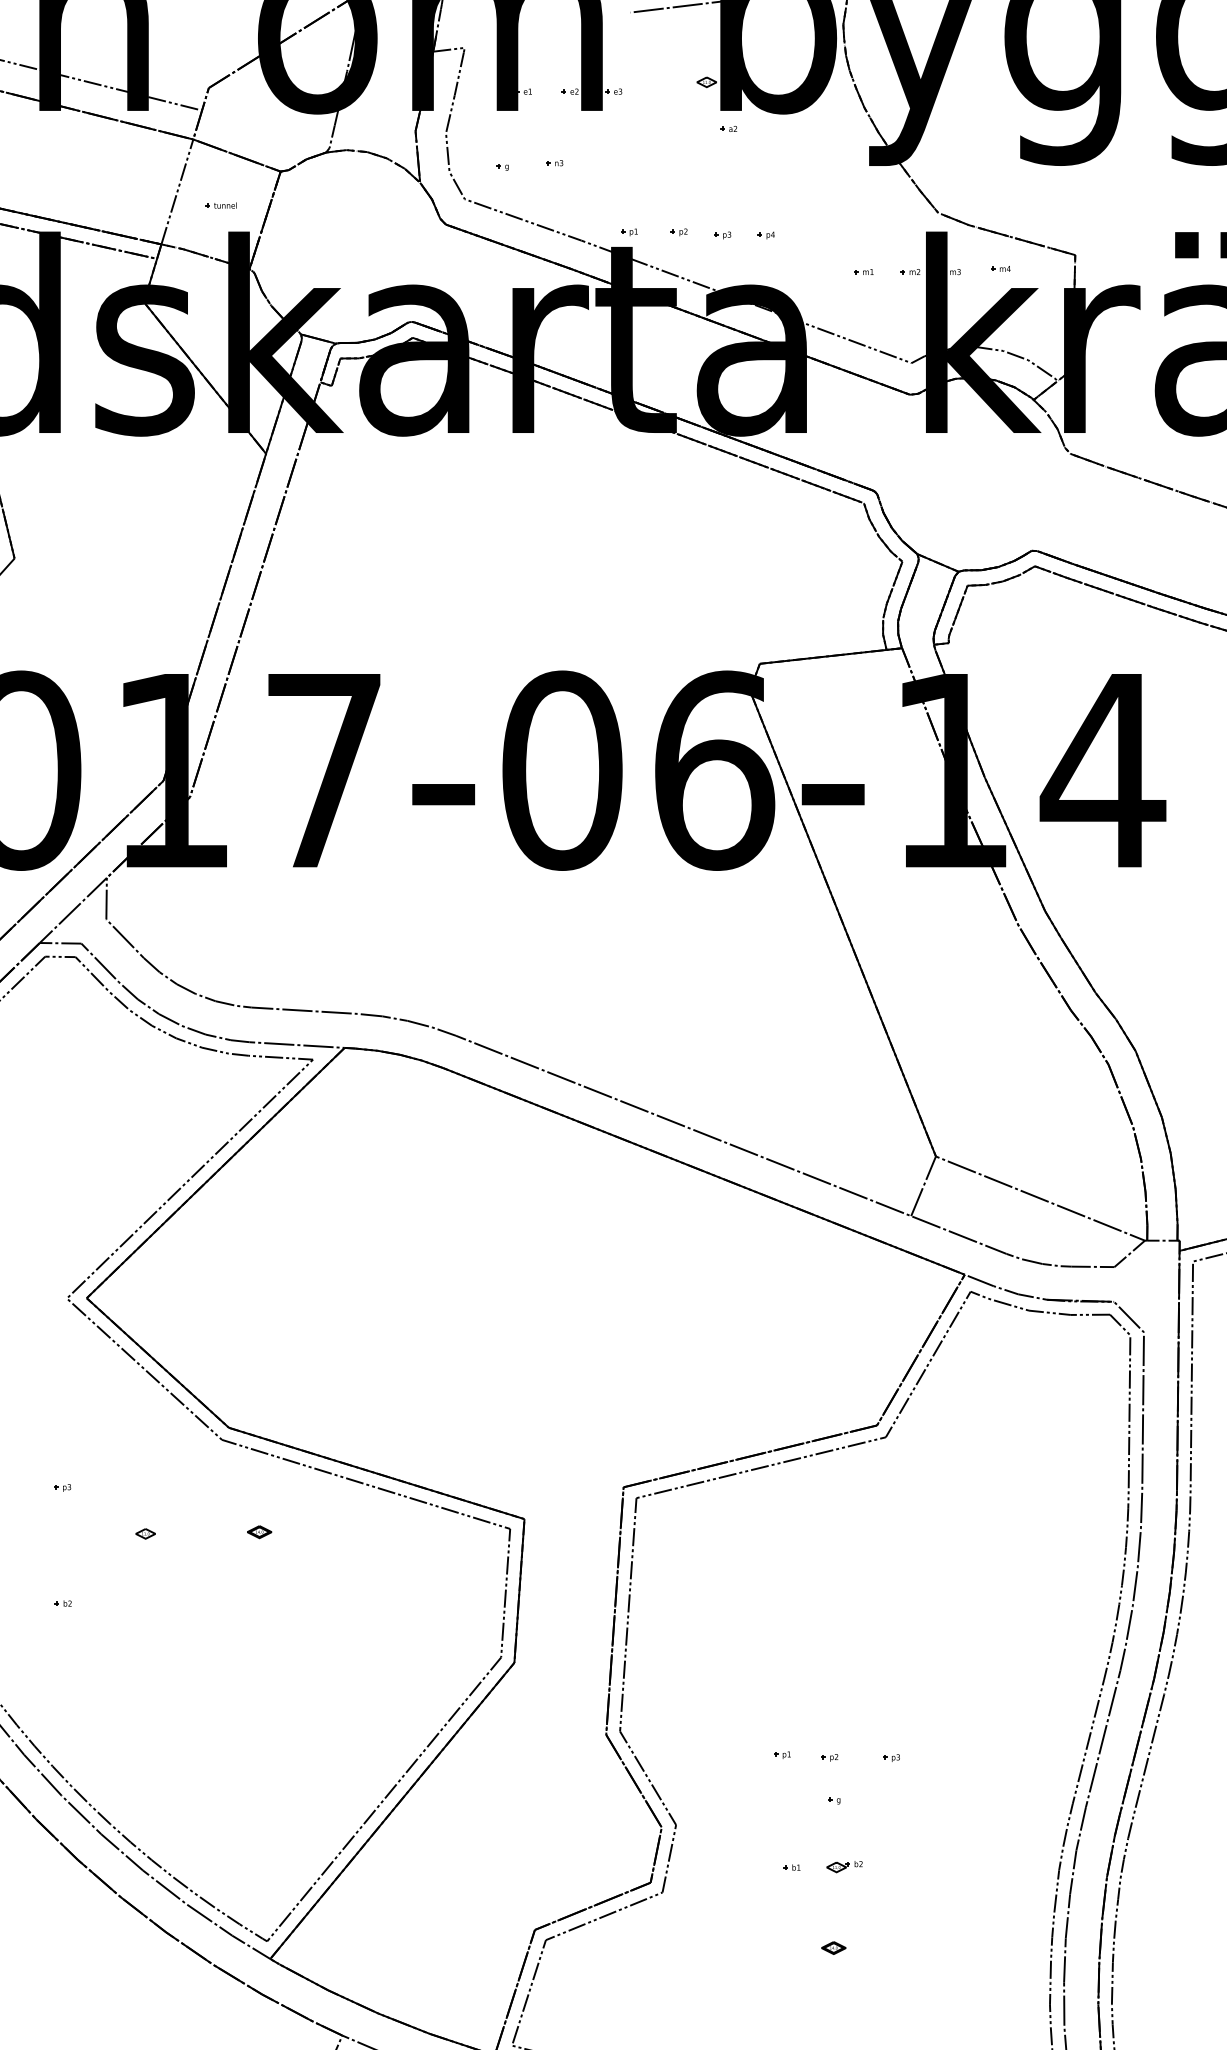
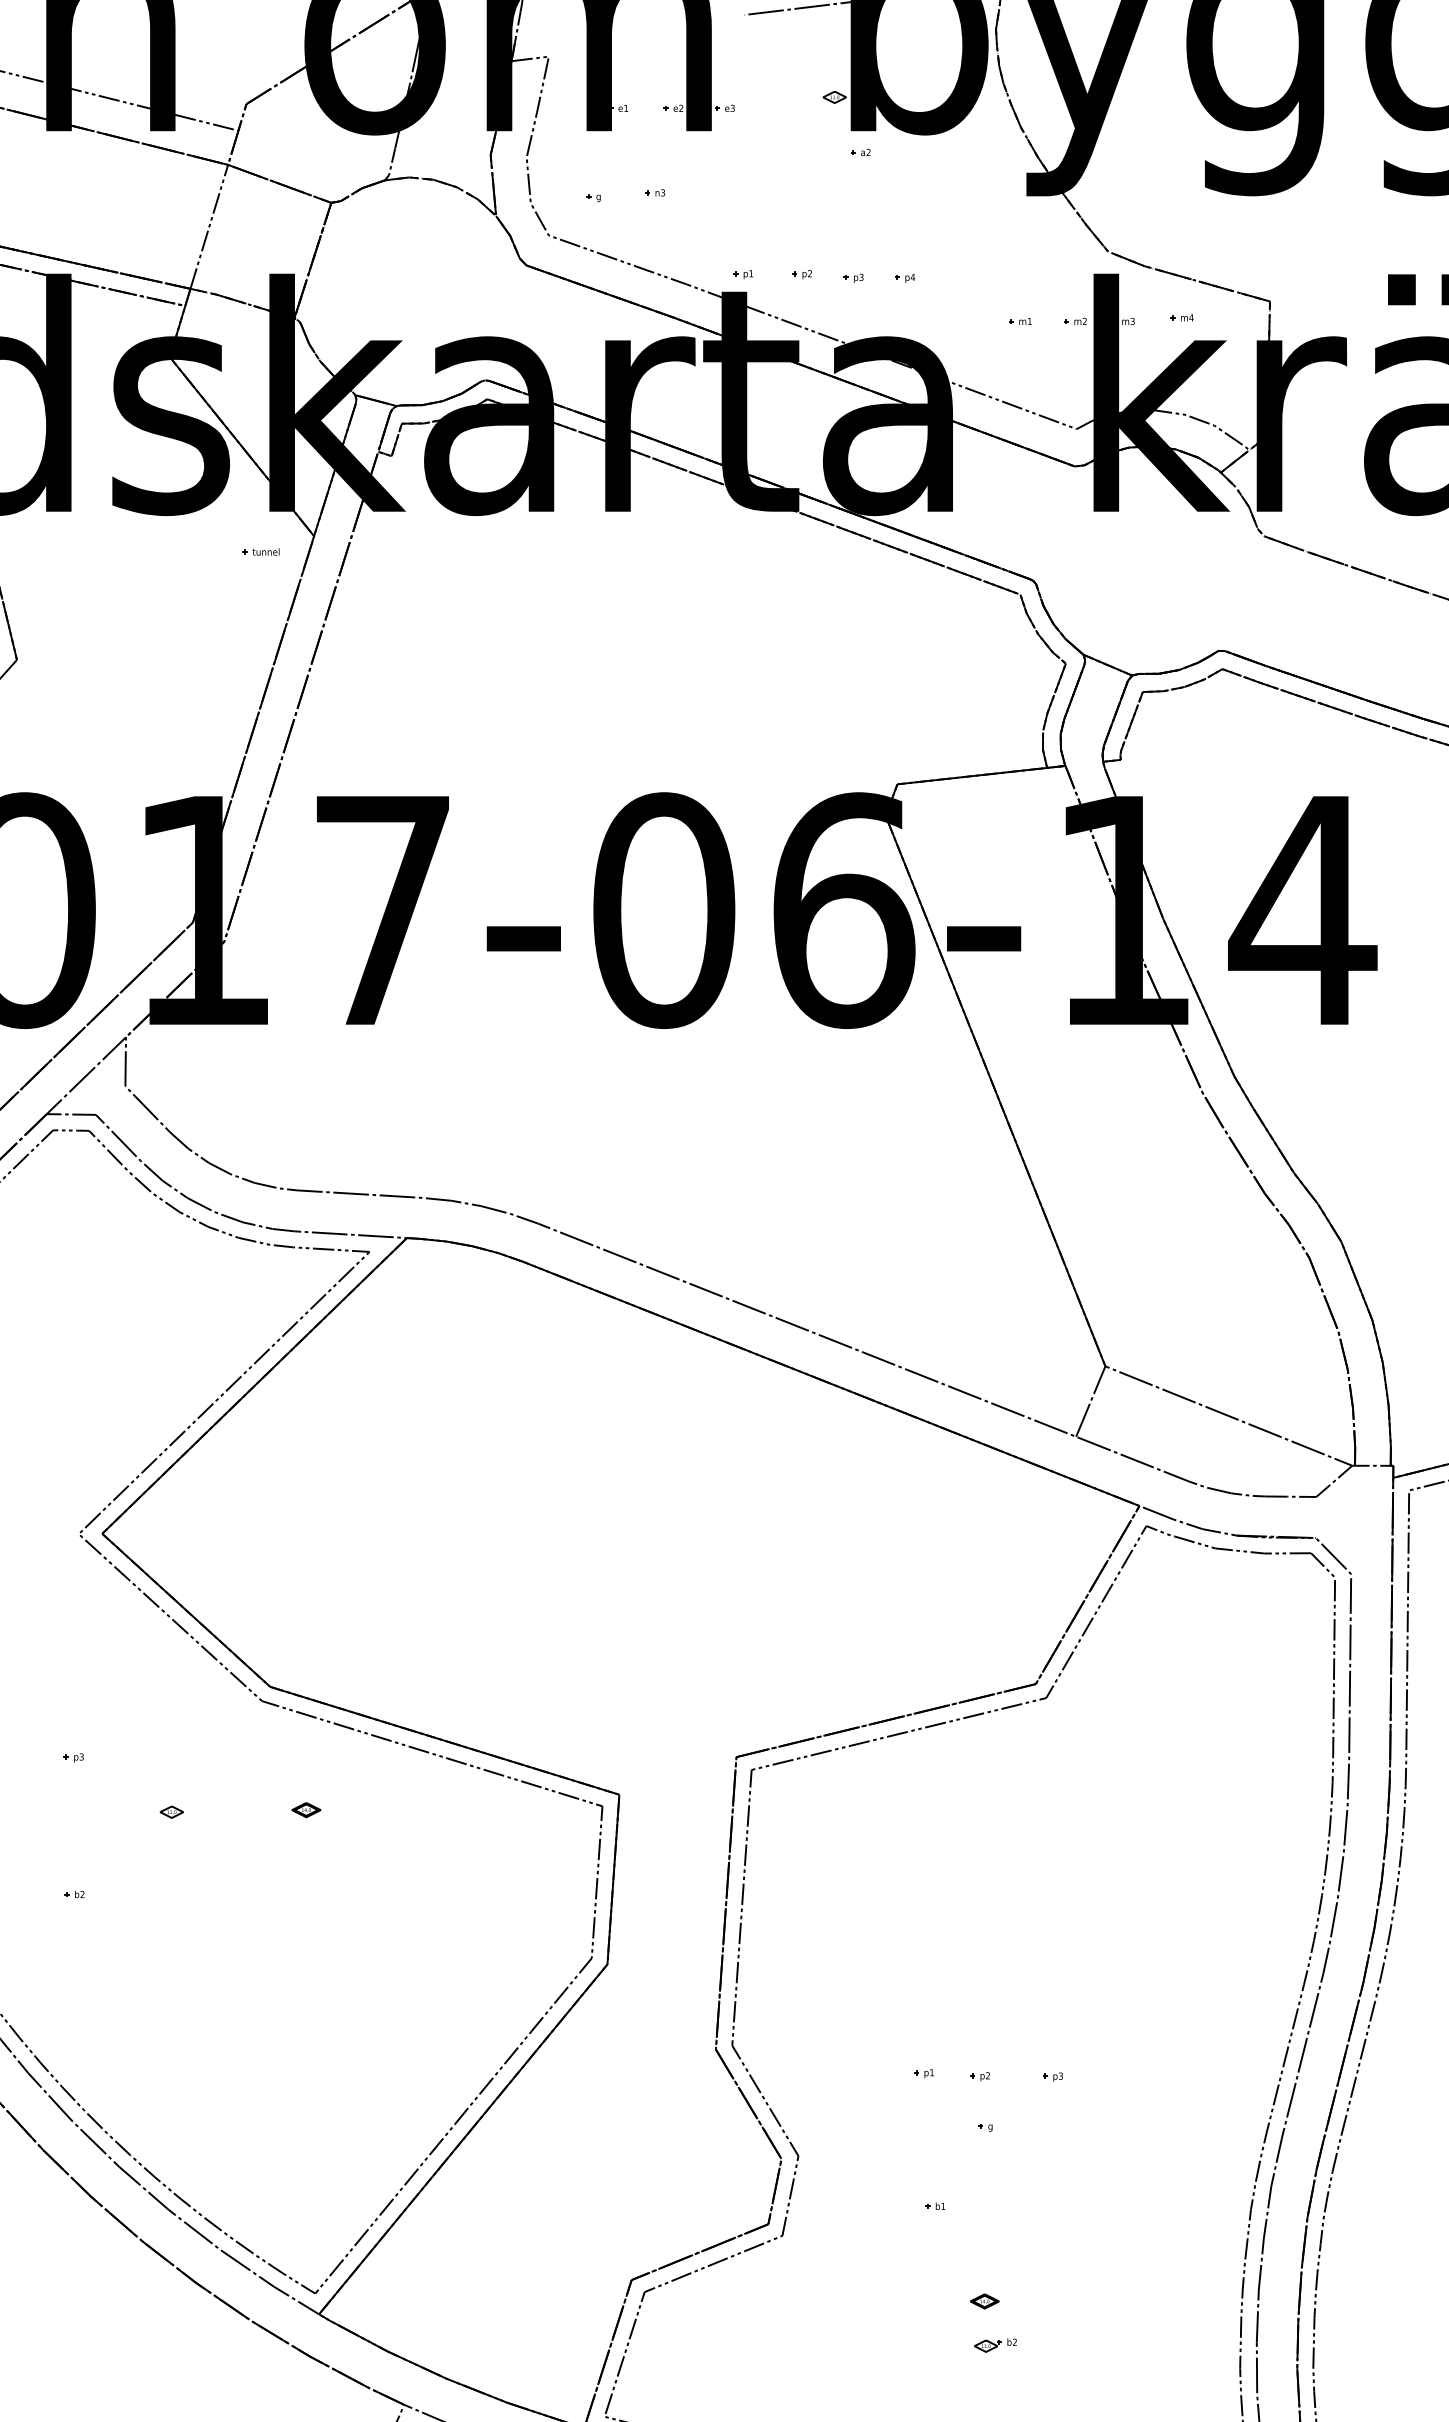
part: (220, 205) -> (260, 551), moved
part: (844, 1866) -> (995, 2345), moved

